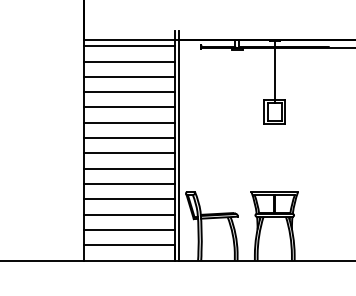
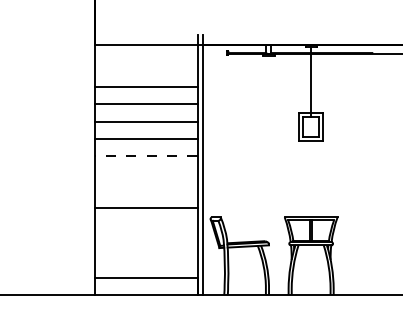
line: (128, 46) -> (145, 52), removed
line: (128, 61) -> (145, 69), removed
line: (128, 138) -> (145, 156), solid -> dashed
line: (128, 153) -> (145, 173), removed
line: (128, 168) -> (145, 190), removed
line: (128, 199) -> (145, 225), removed
line: (128, 214) -> (145, 242), removed
line: (128, 230) -> (145, 260), removed

